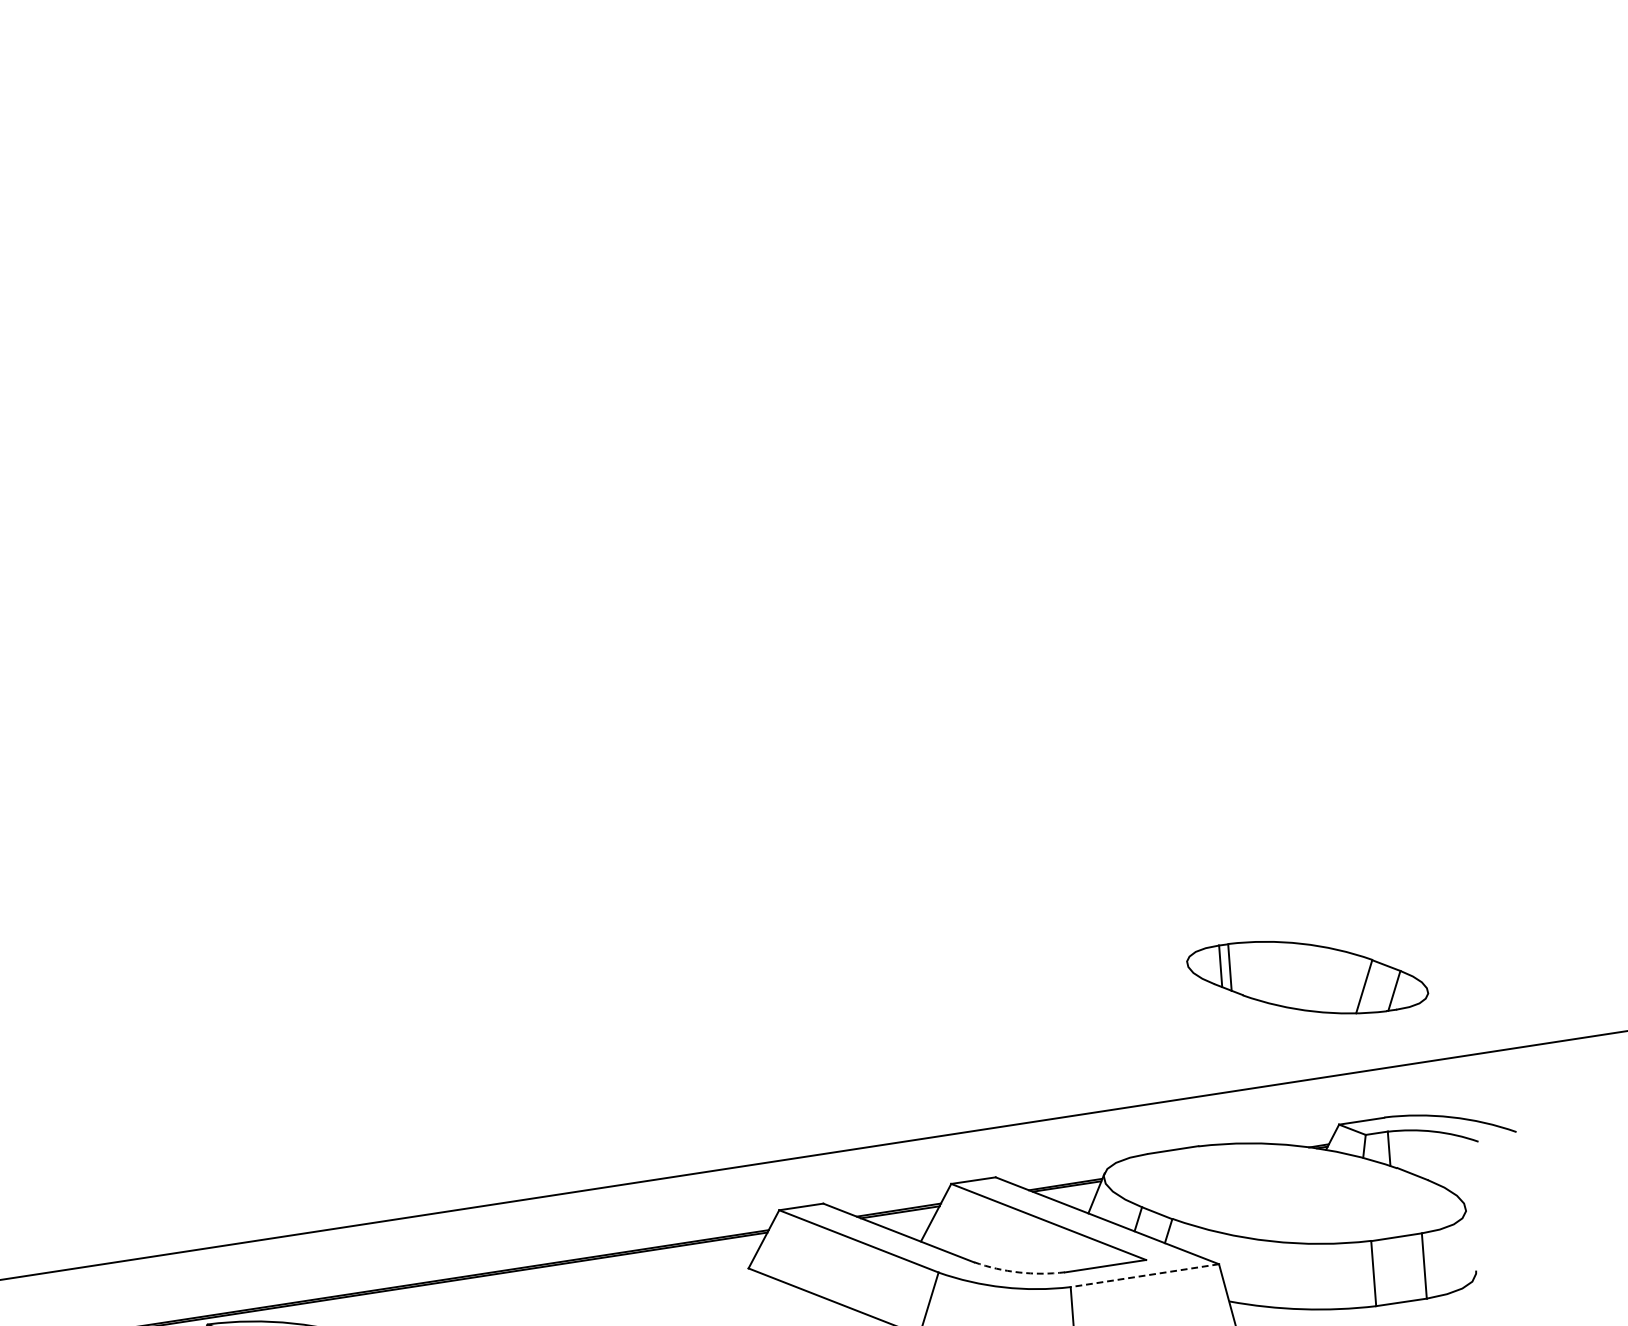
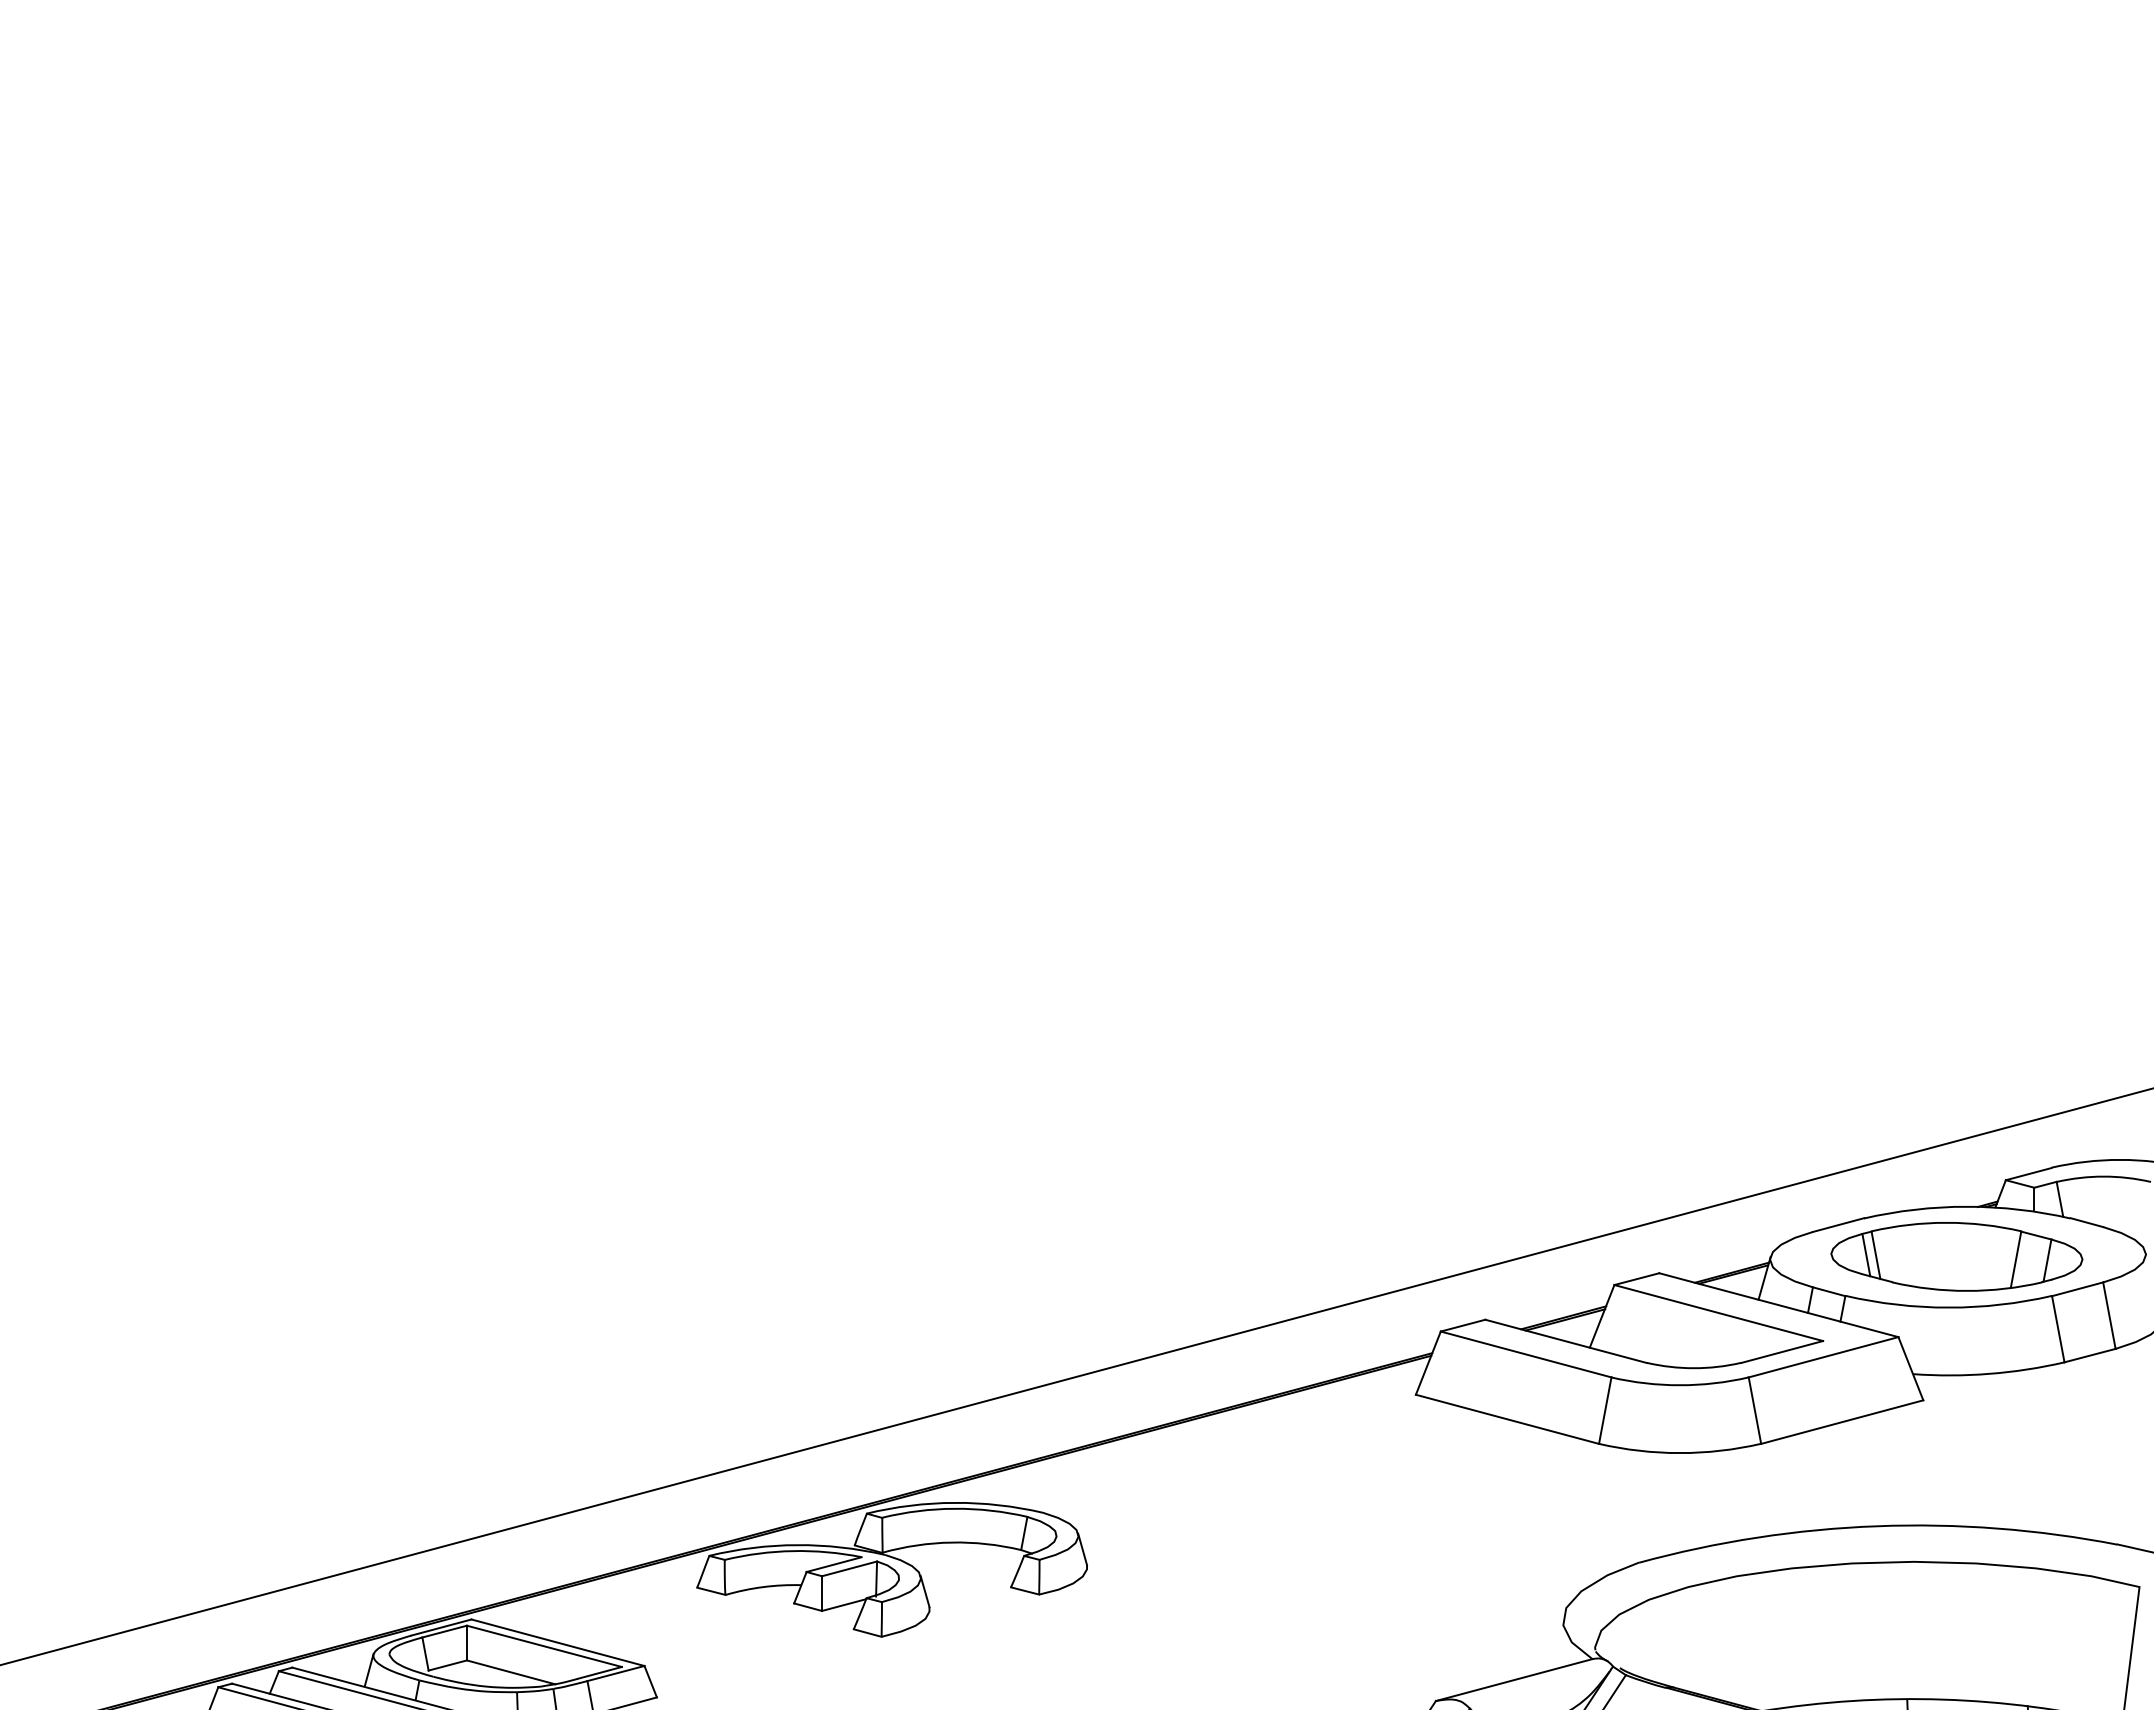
part: (1307, 977) -> (1956, 1256), moved
arc: (1019, 1272) -> (1694, 1368), dashed -> solid
line: (1144, 1275) -> (1823, 1357), dashed -> solid

